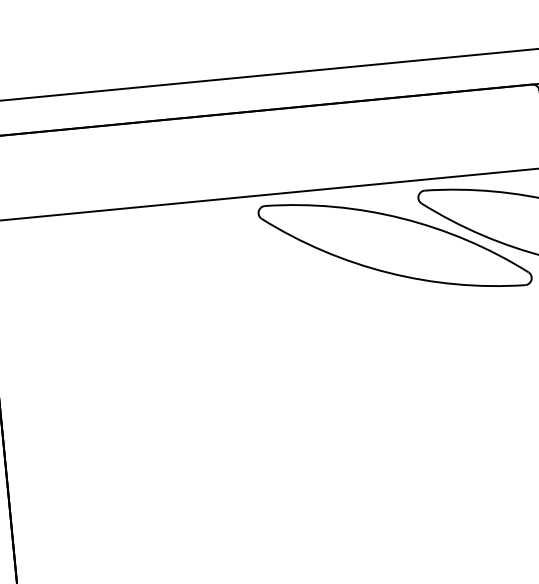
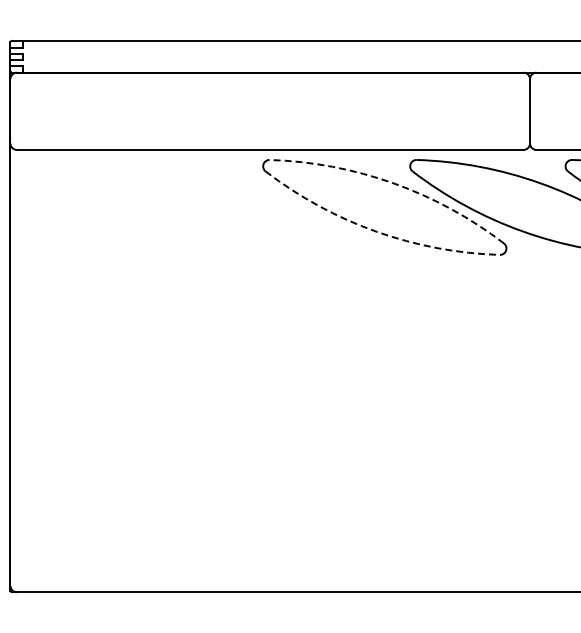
arc: (402, 218) -> (393, 183), solid -> dashed
arc: (388, 272) -> (376, 231), solid -> dashed

